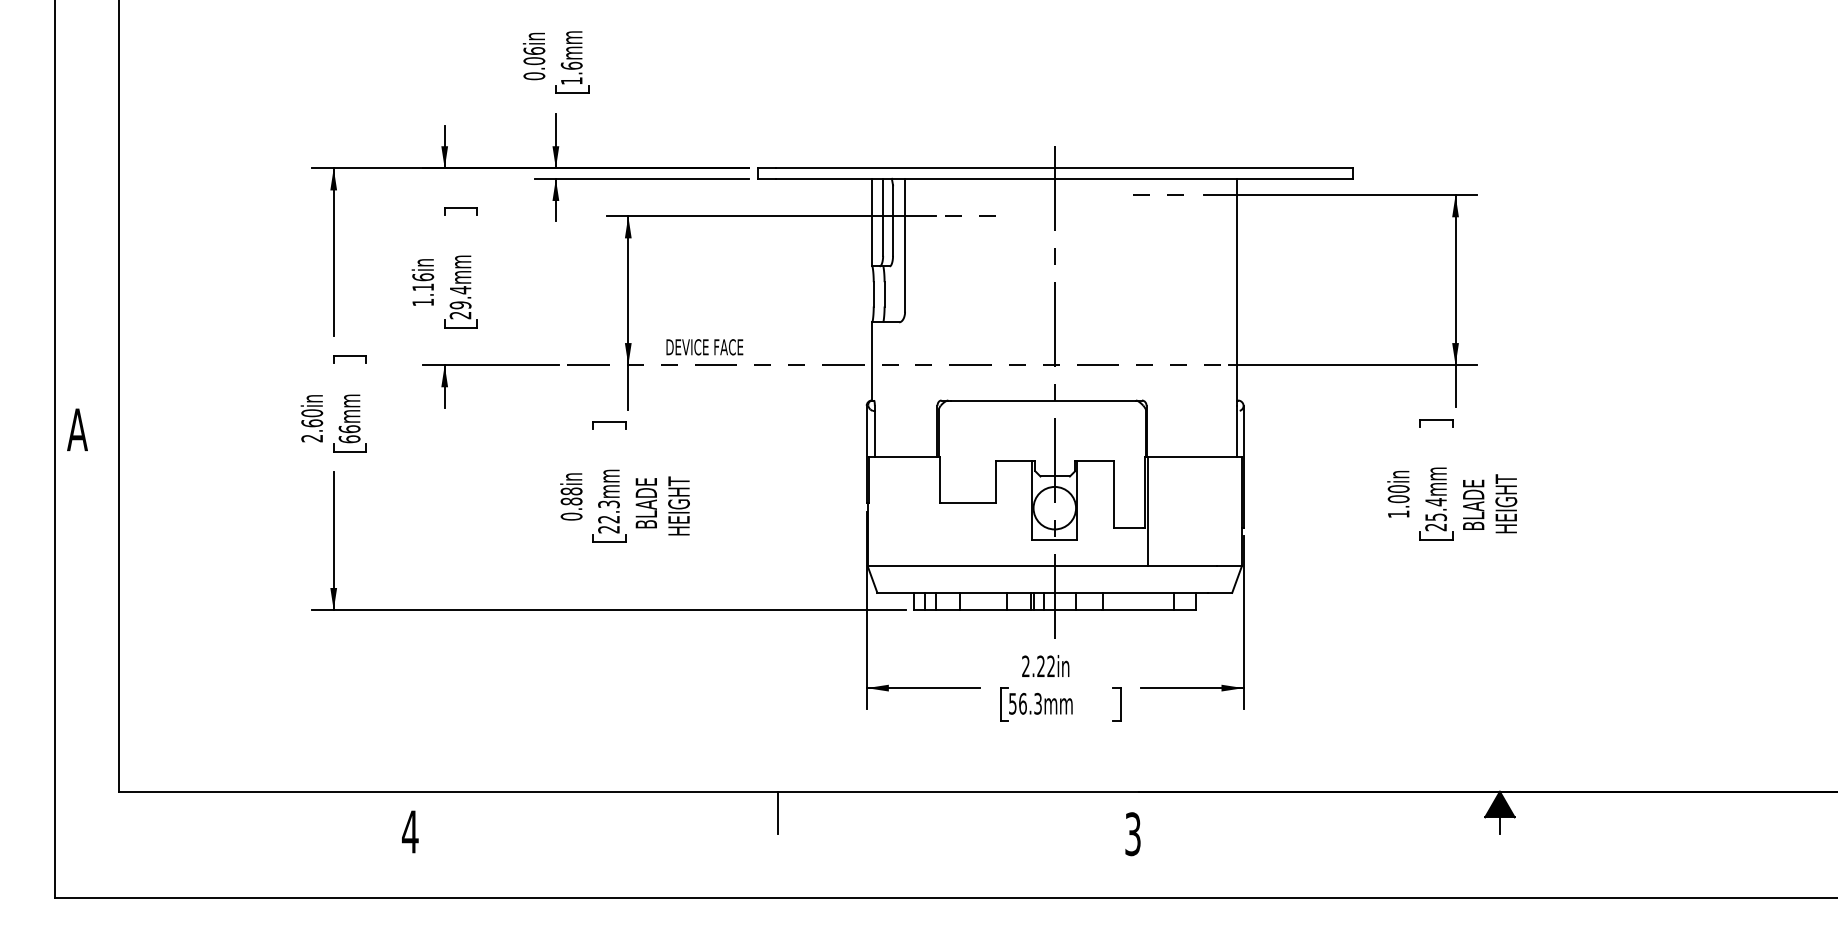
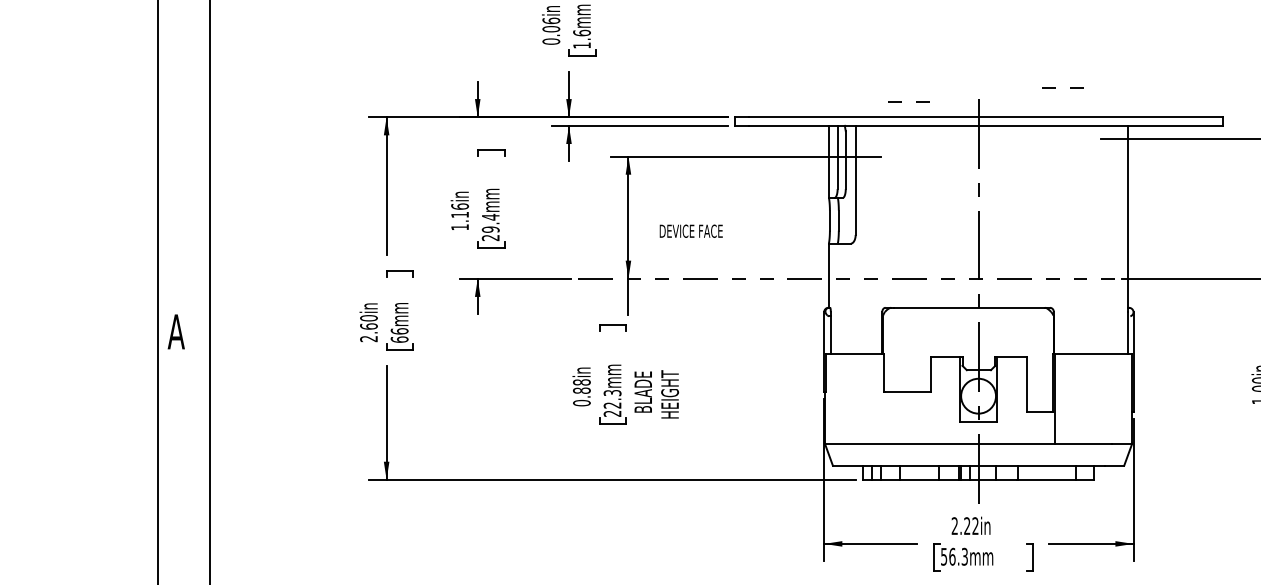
line: (1149, 194) -> (1056, 87), moved
line: (961, 215) -> (901, 101), moved
text: (704, 347) -> (691, 231), moved

